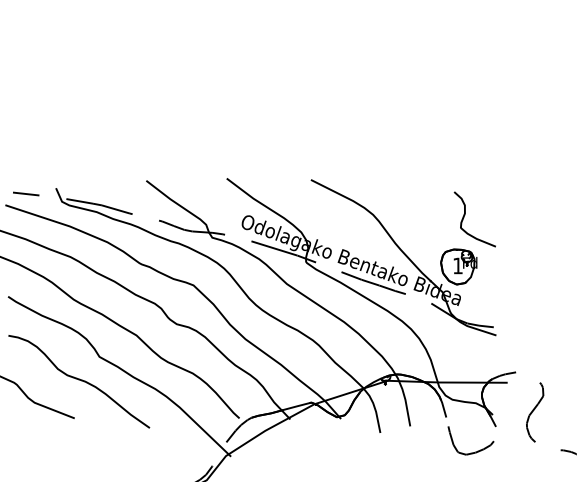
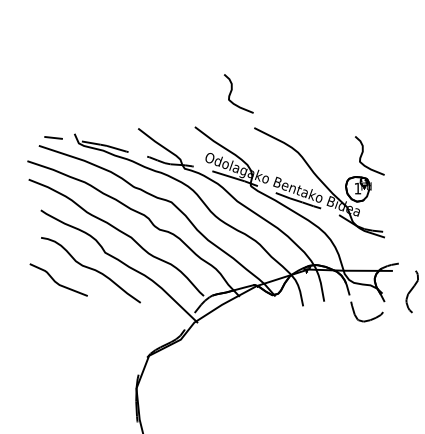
curve: (280, 128) -> (232, 91), added

